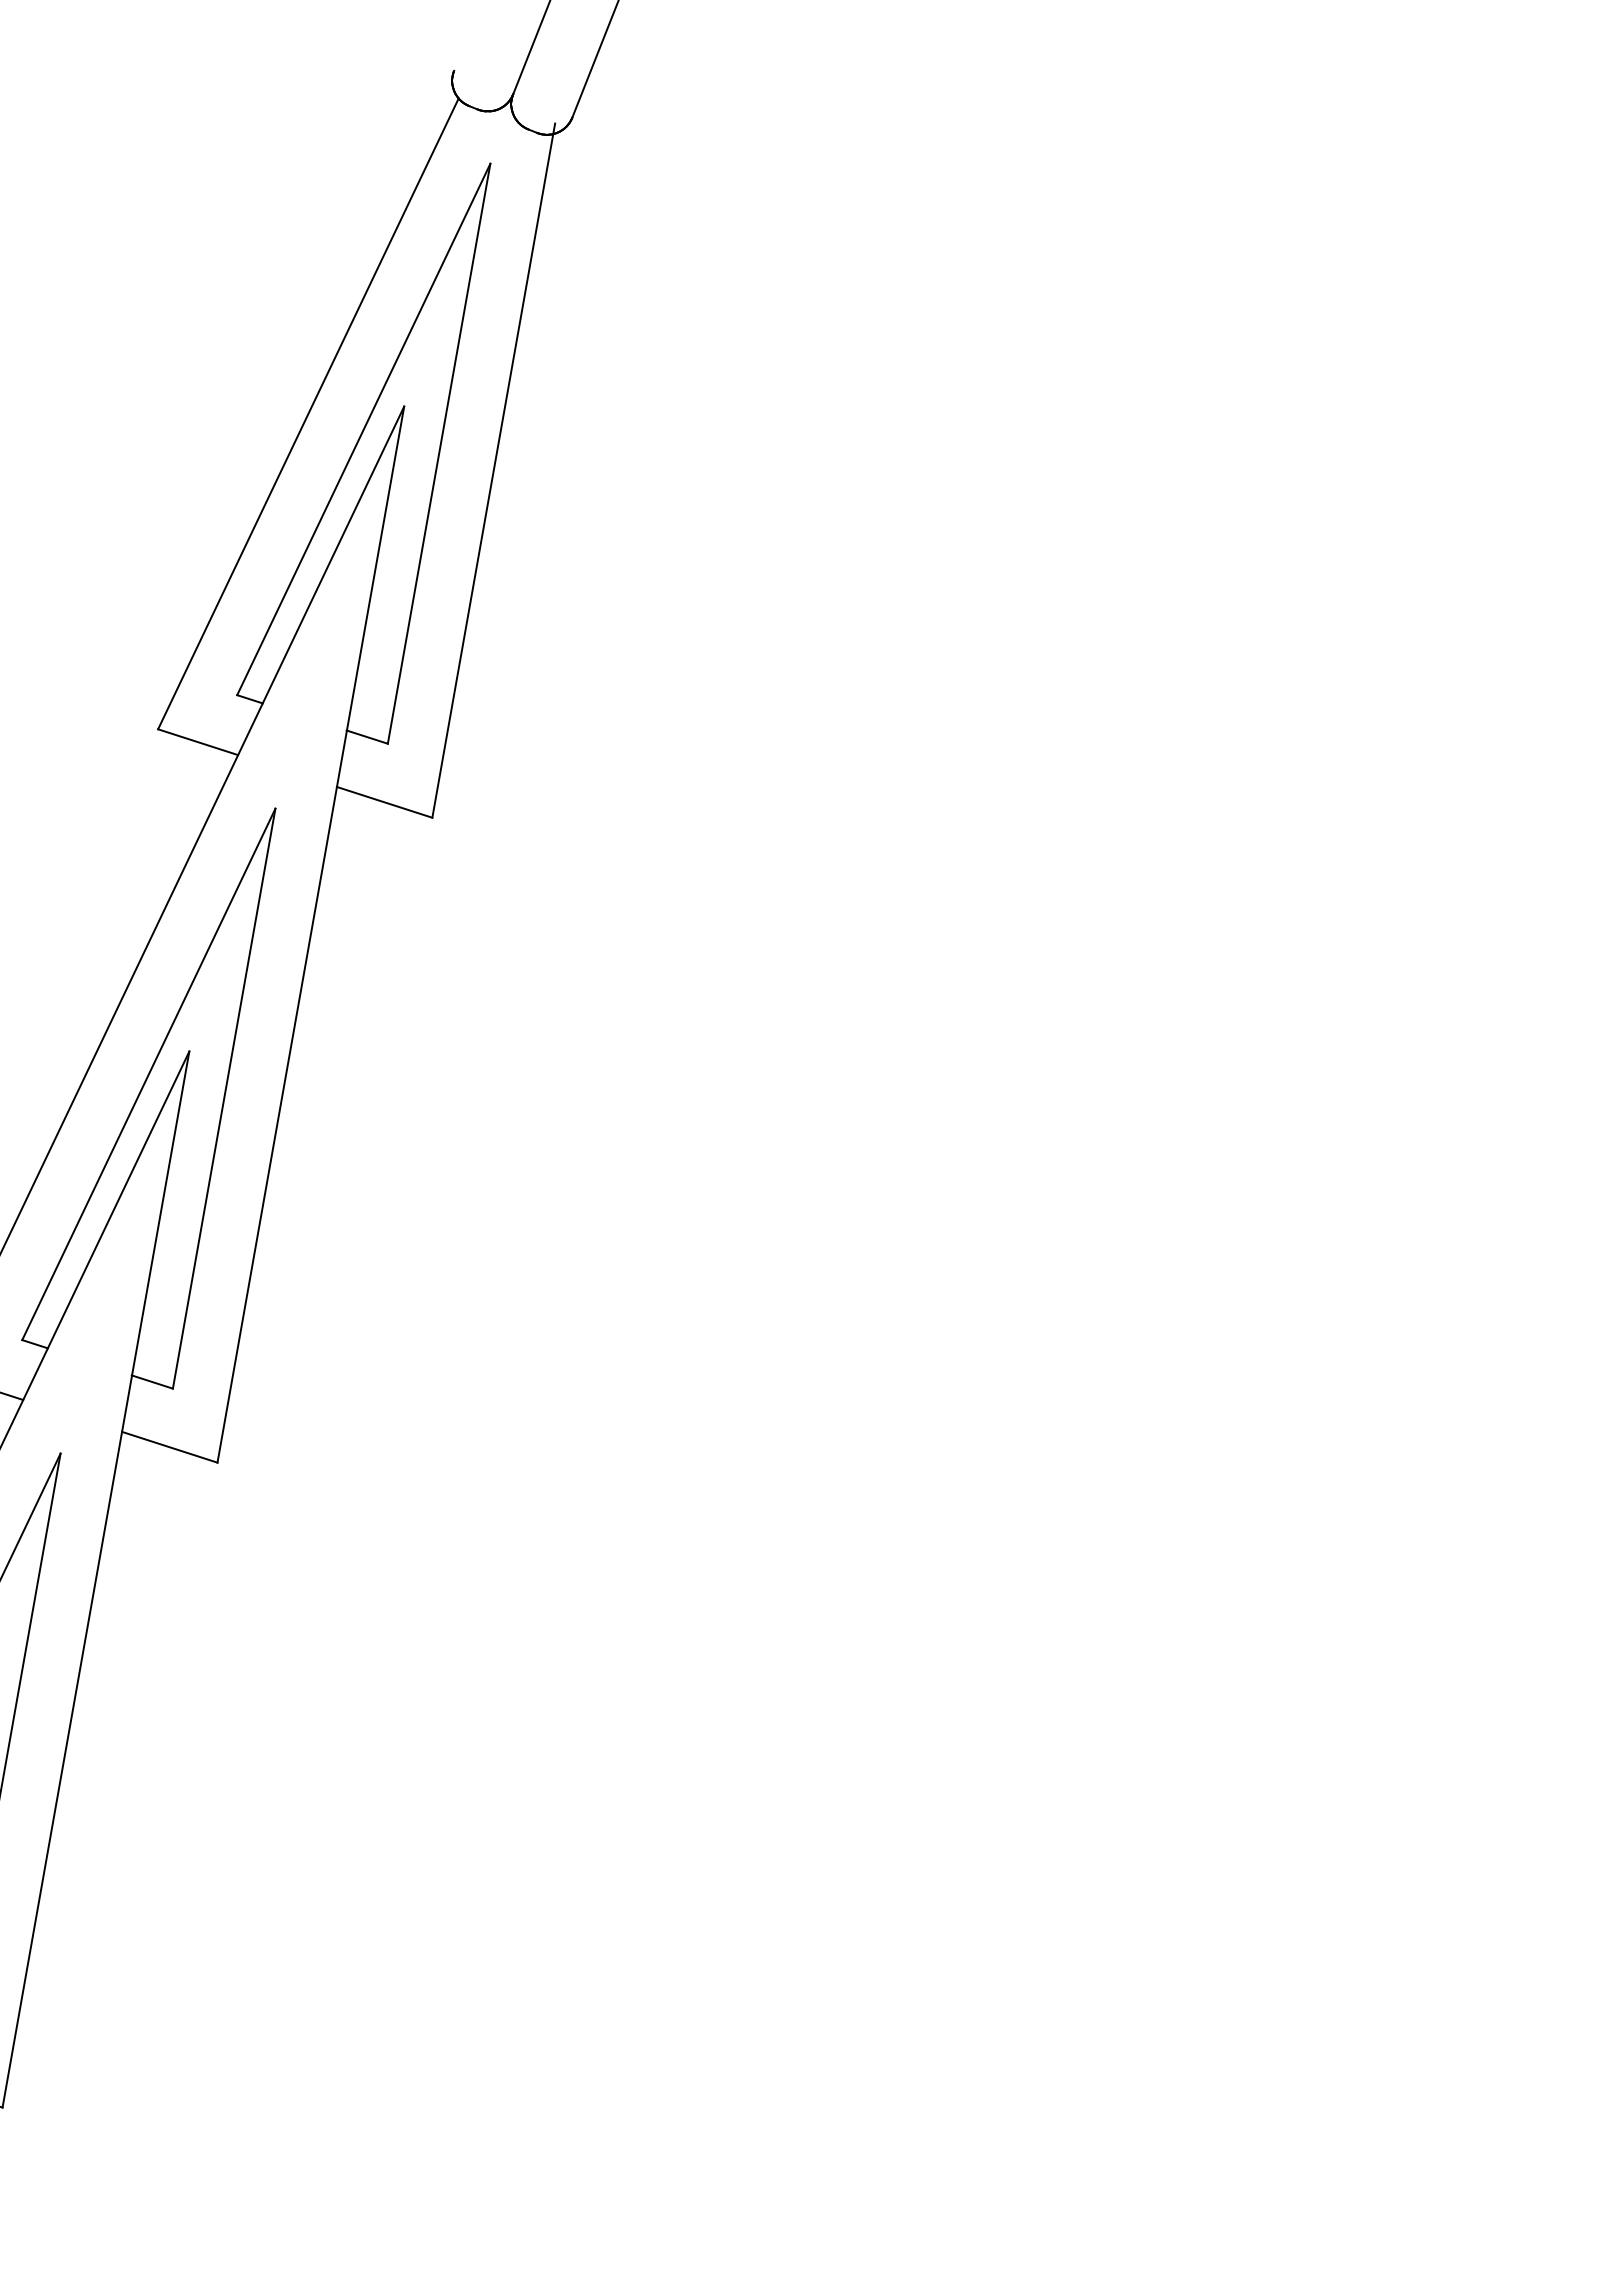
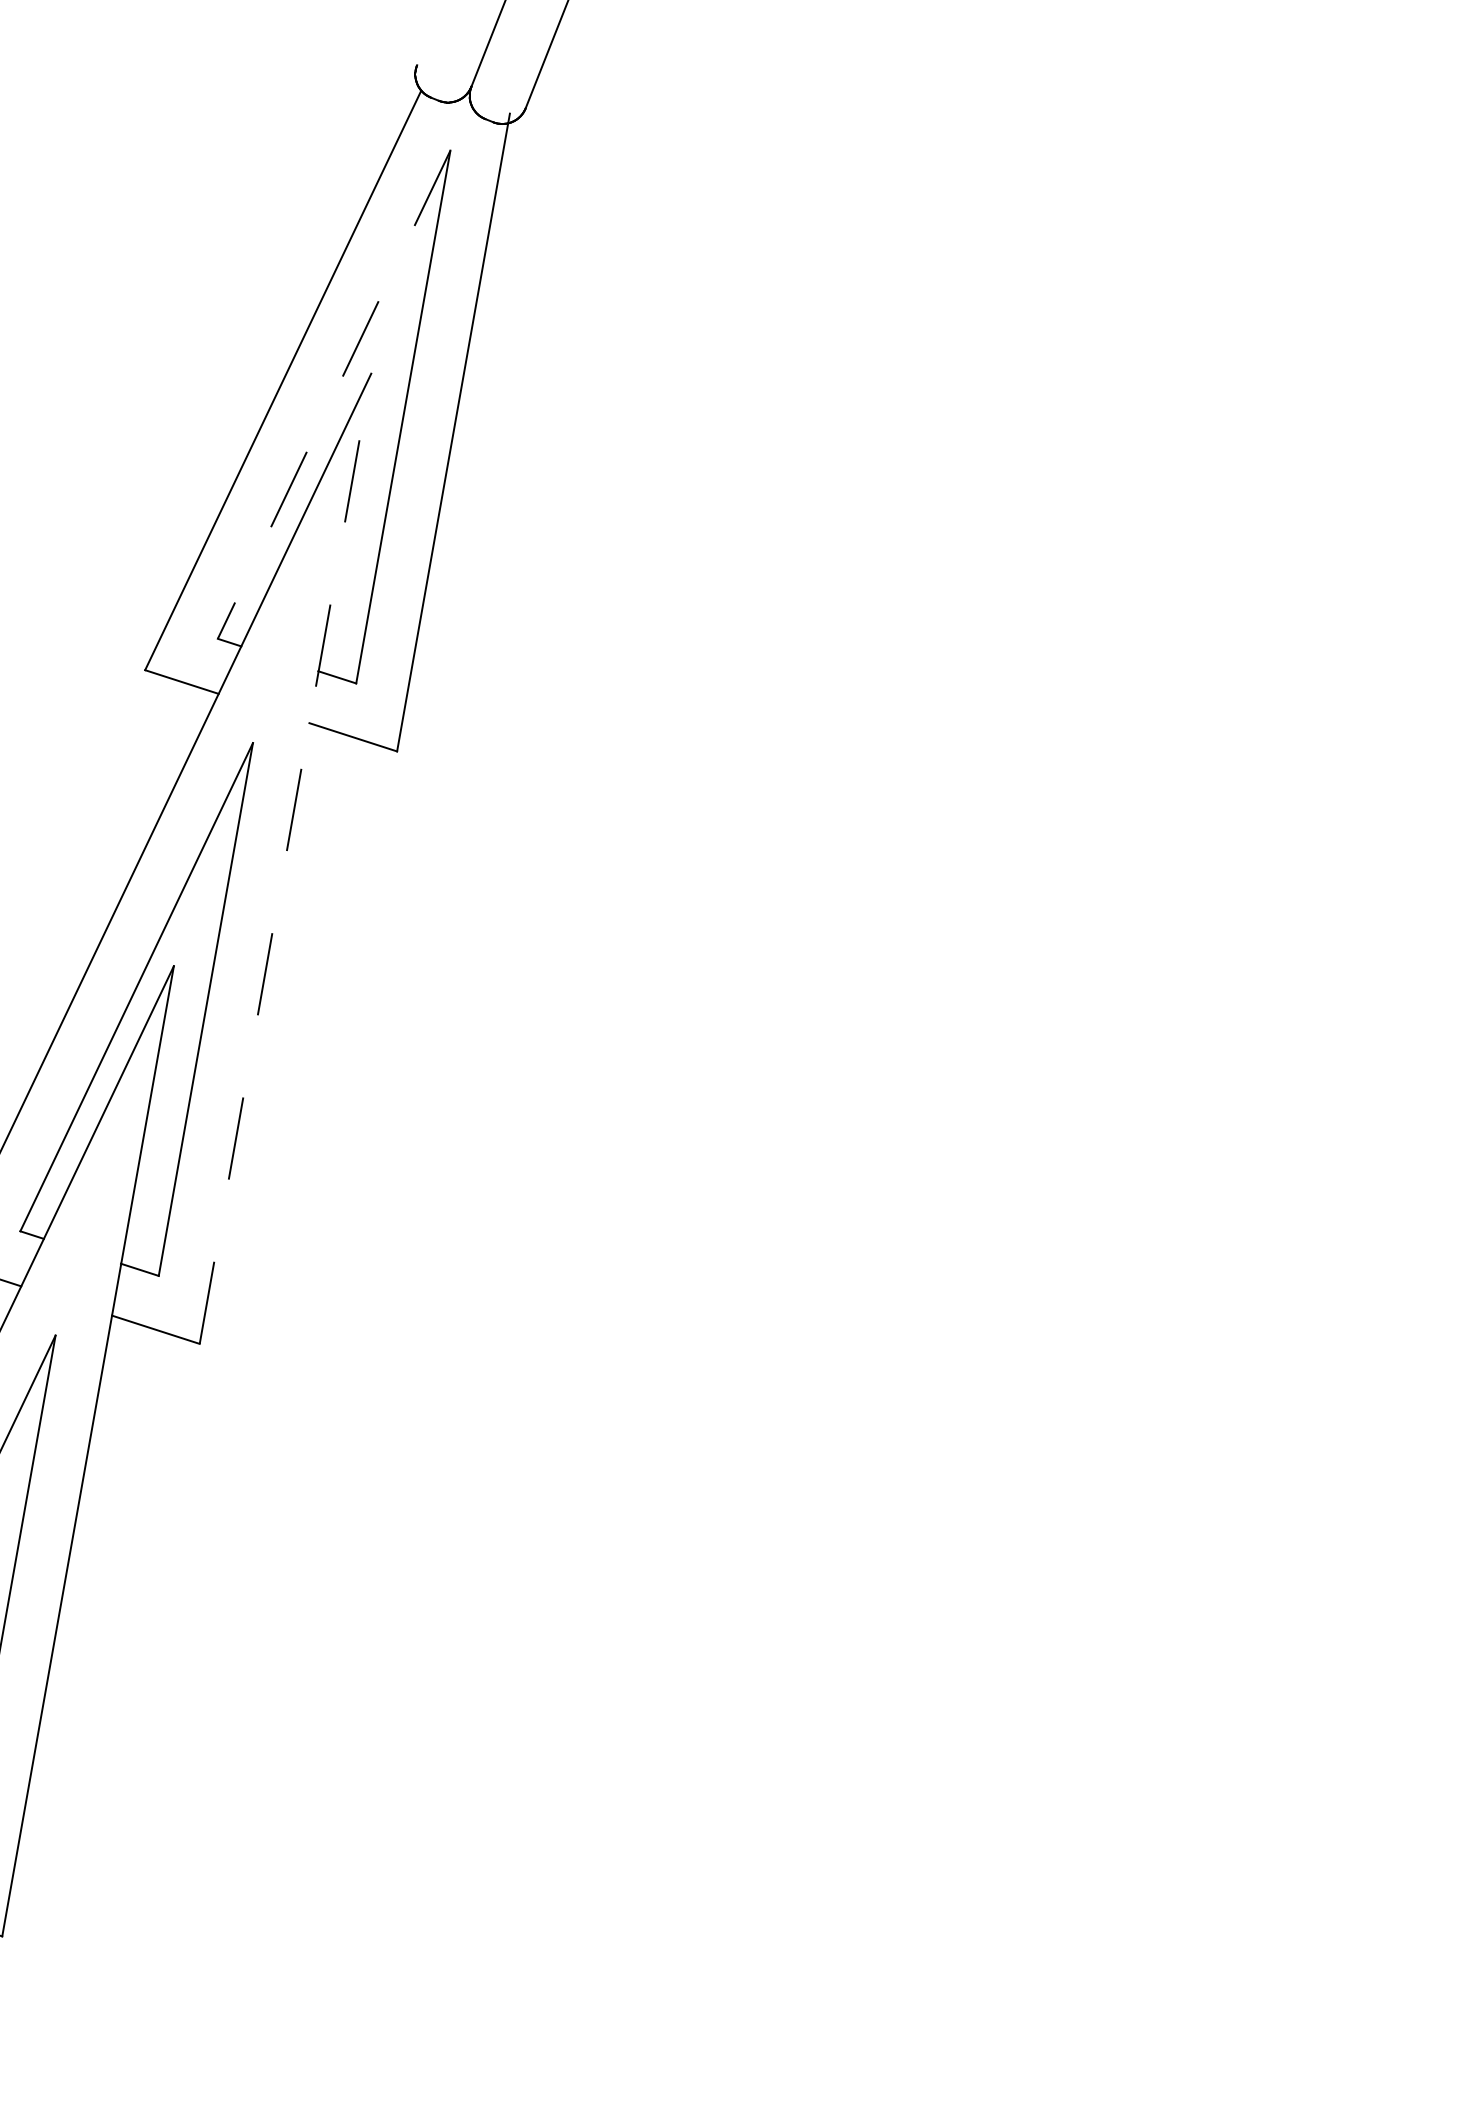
line: (363, 429) -> (333, 394), solid -> dashed
line: (310, 934) -> (285, 858), solid -> dashed

